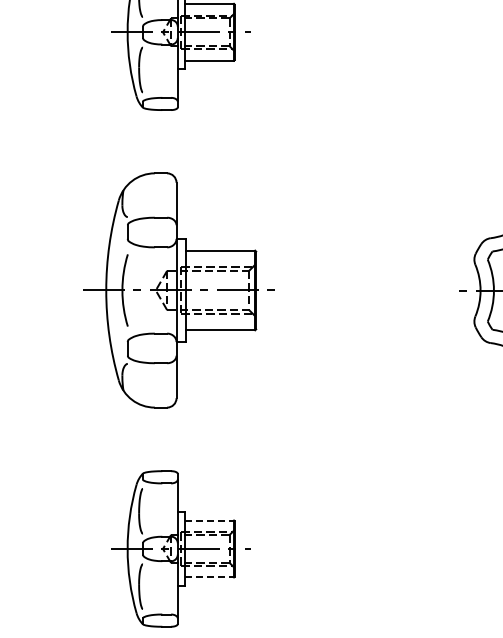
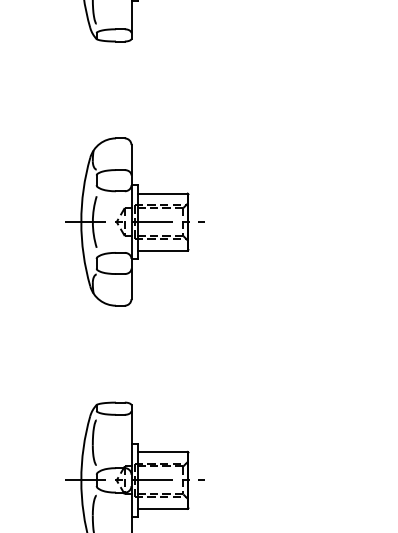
part: (180, 290) -> (134, 221), size x0.71
line: (209, 520) -> (163, 451), dashed -> solid
line: (209, 577) -> (163, 508), dashed -> solid

